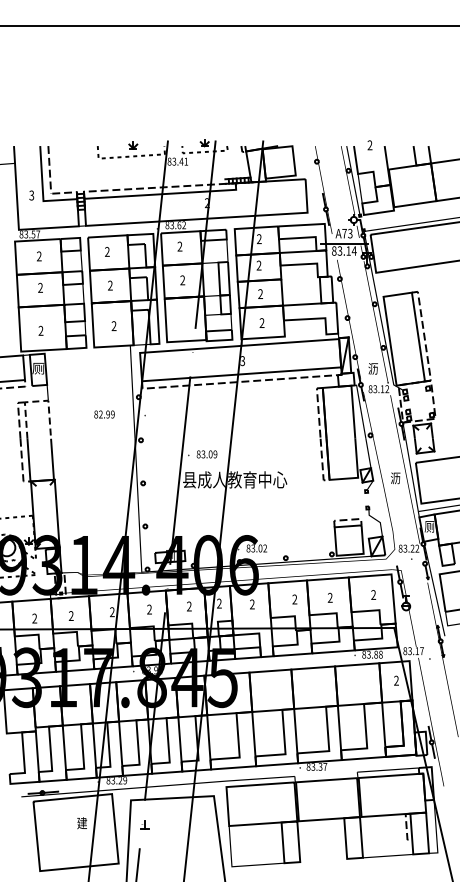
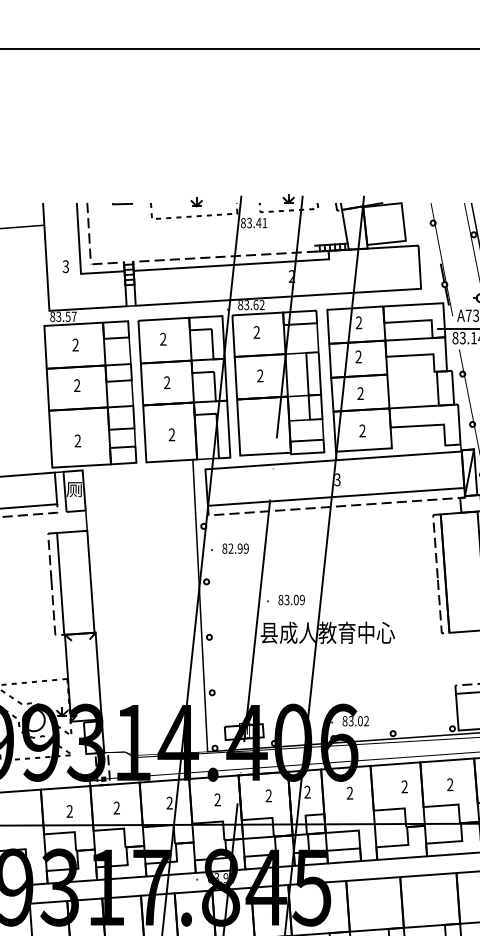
line: (75, 146) -> (122, 203), added
line: (37, 401) -> (73, 531), dashed -> solid
text: (104, 414) -> (235, 548), moved

